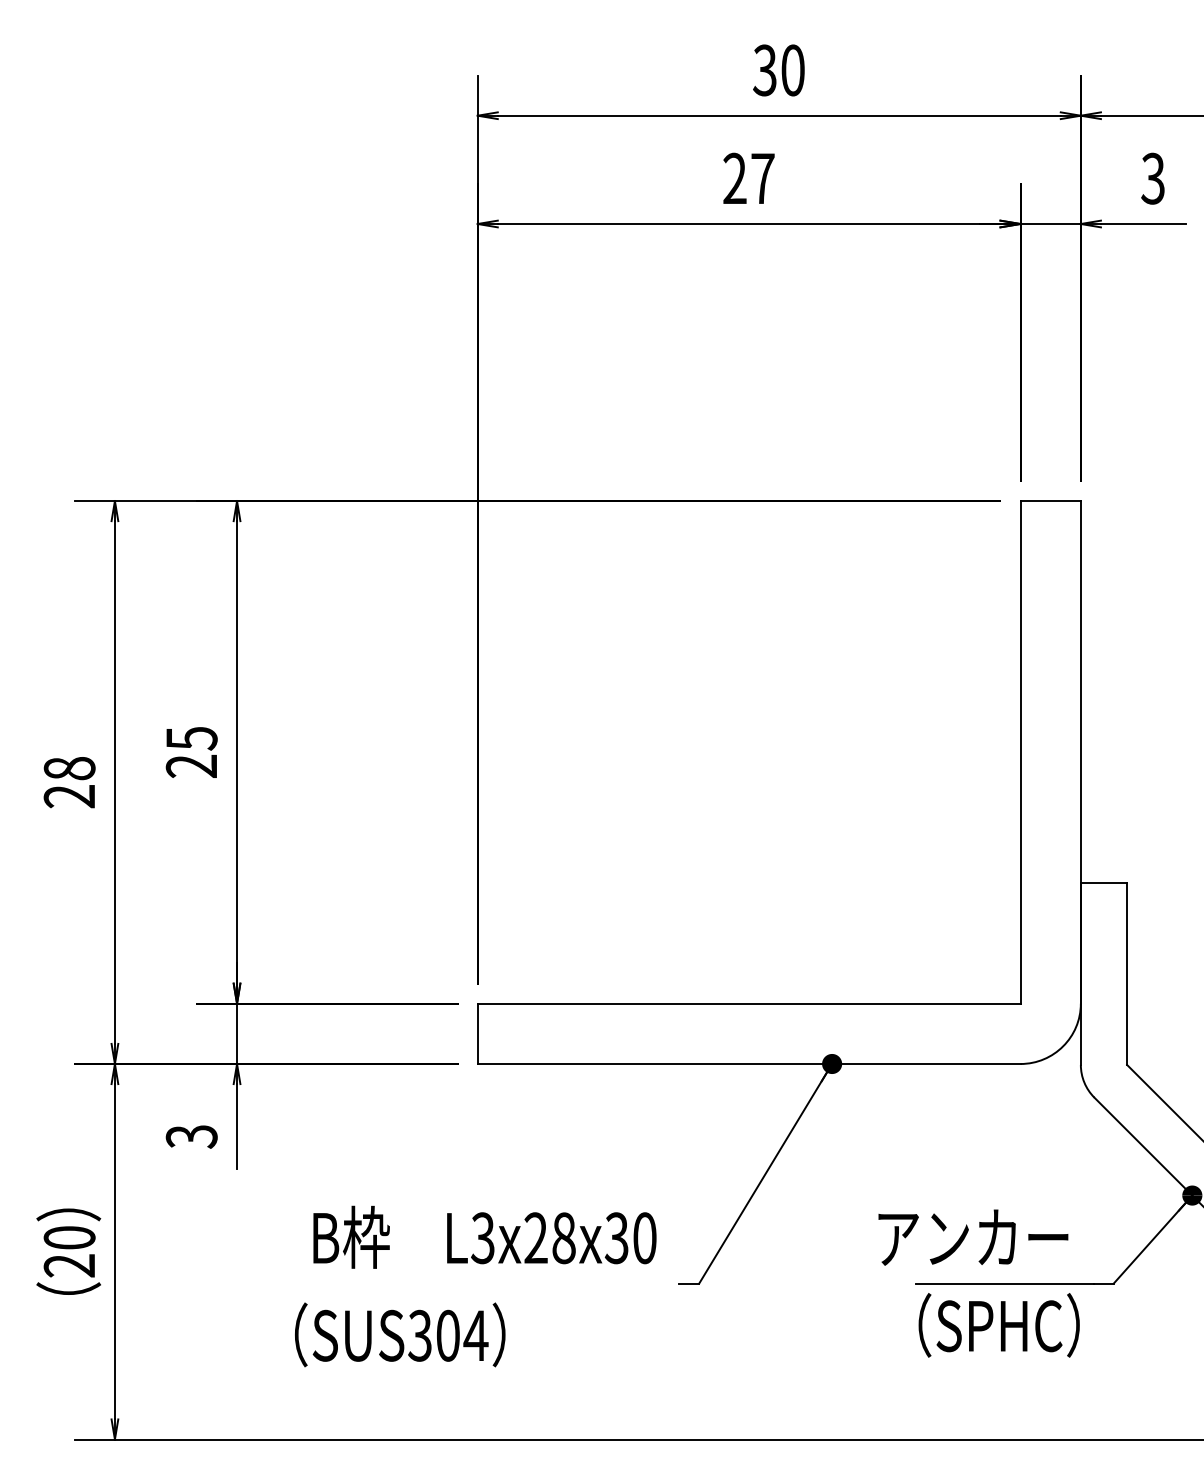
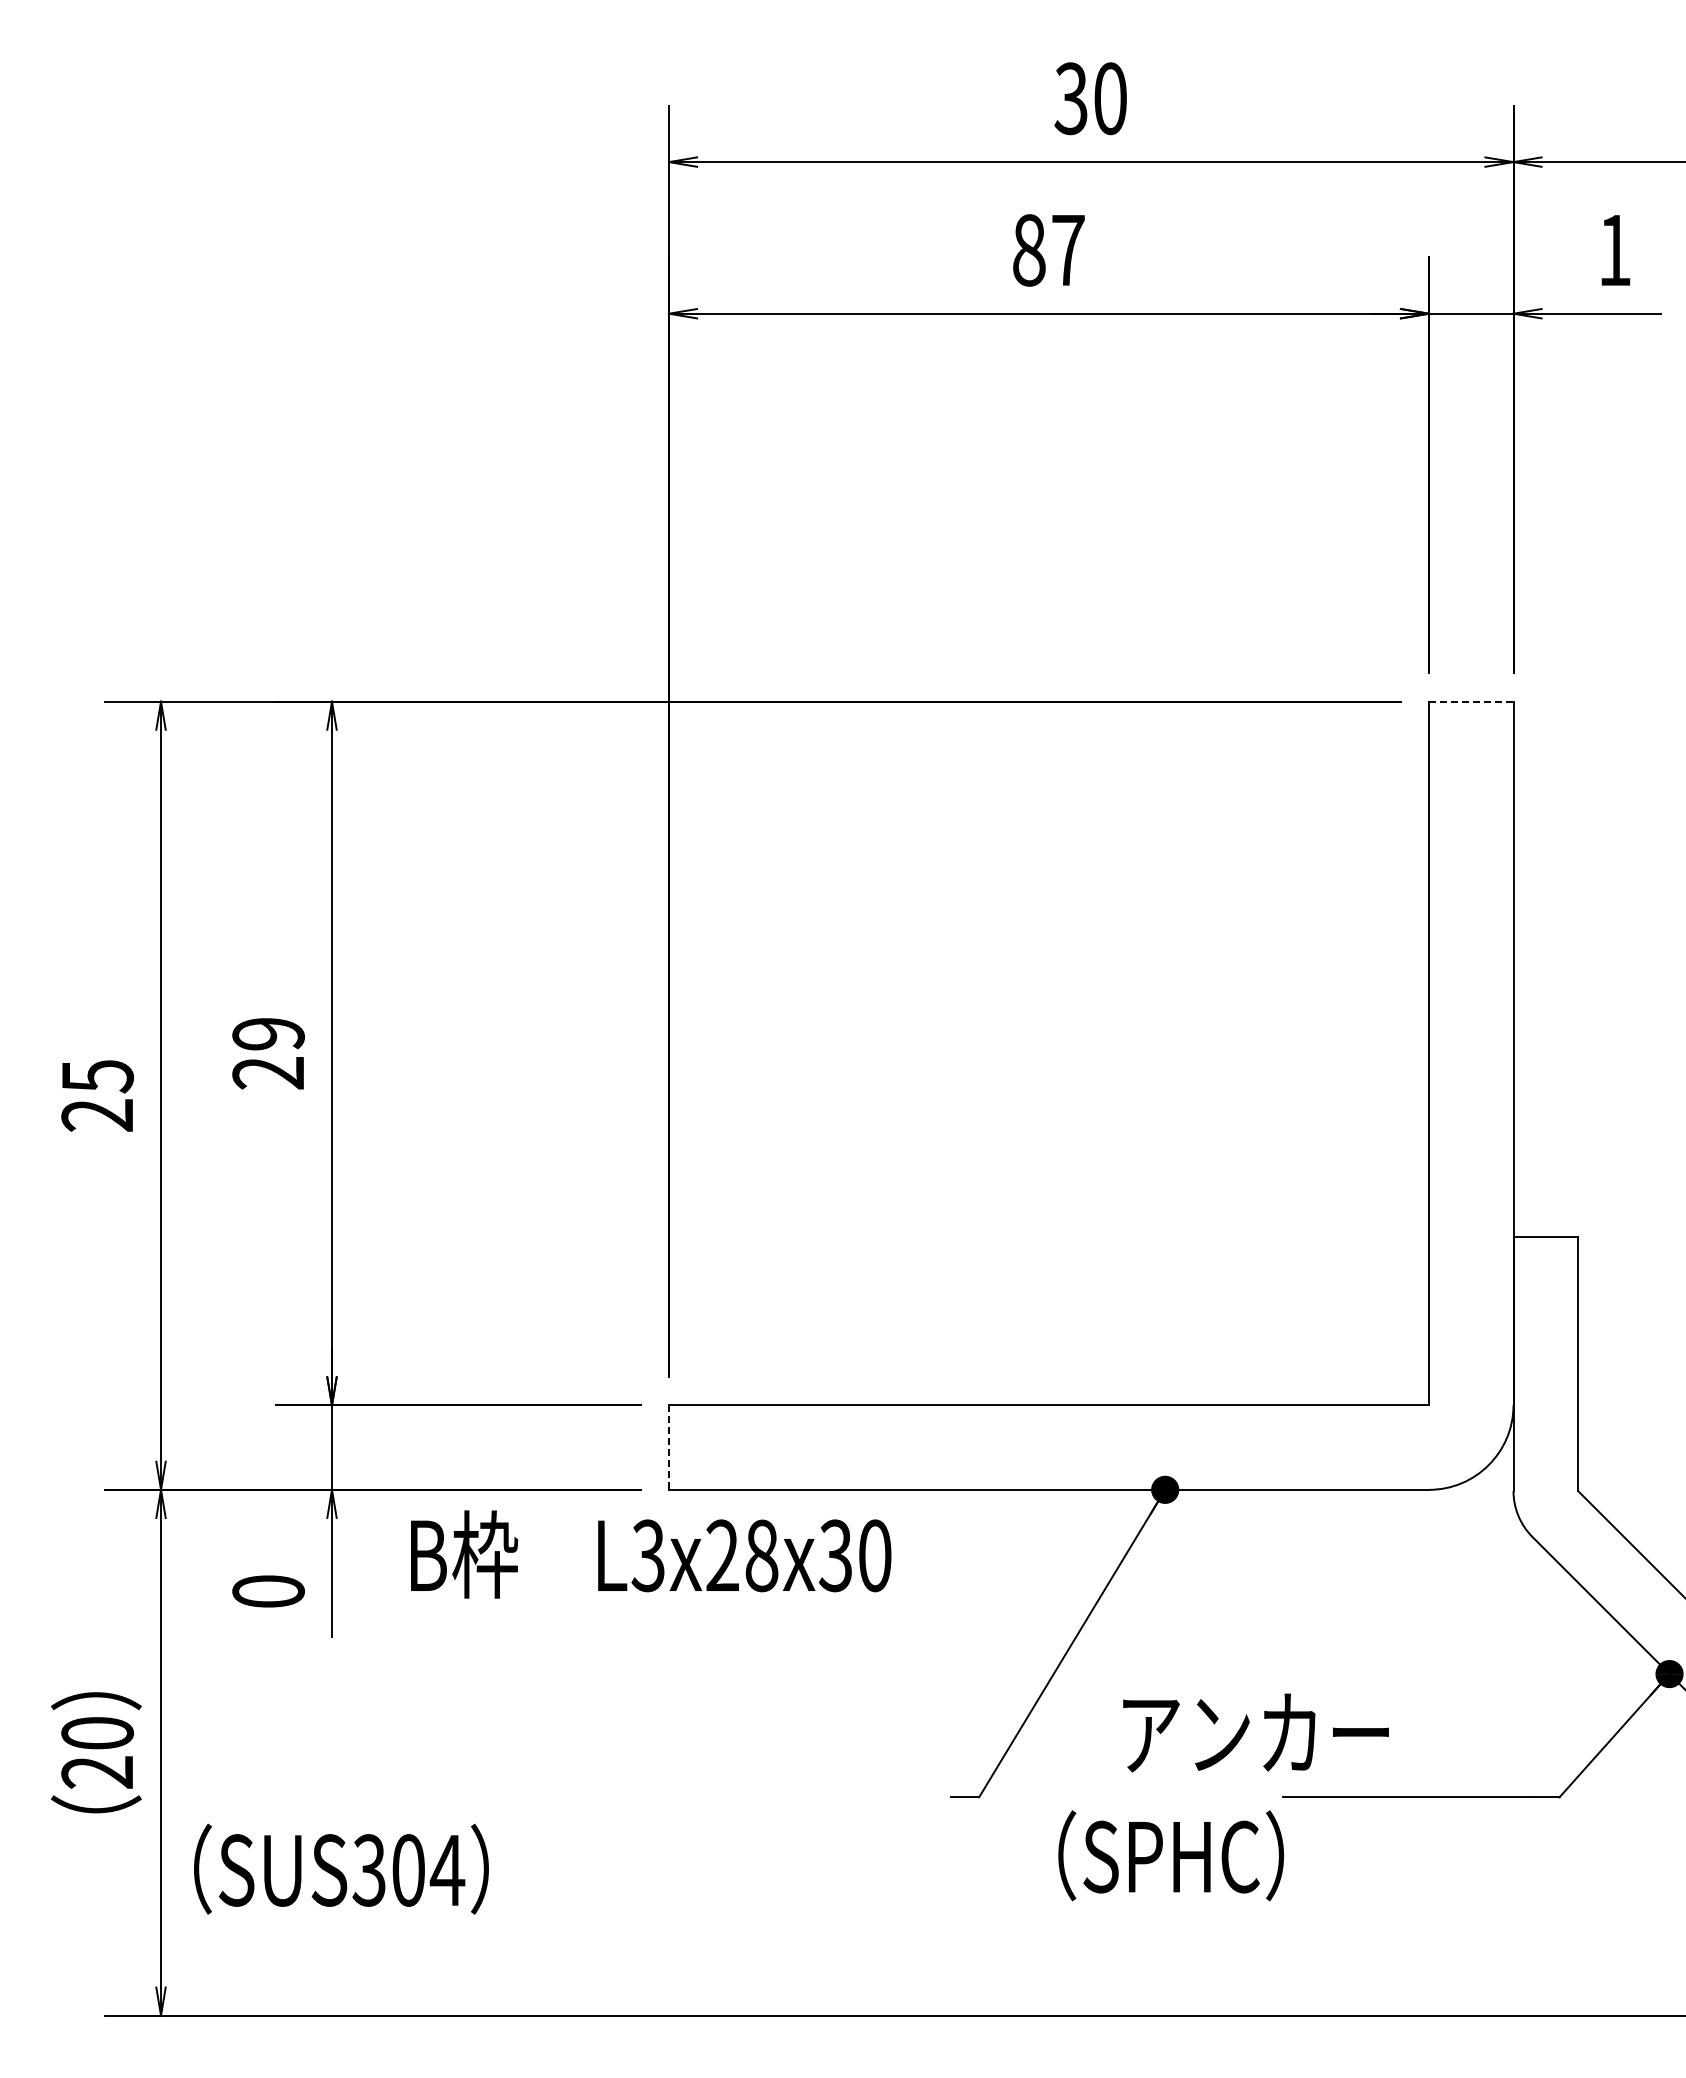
text: (735, 178) -> (1029, 250), 27 -> 87
text: (1152, 178) -> (1613, 250), 3 -> 1
line: (1050, 500) -> (1471, 701), solid -> dashed
text: (191, 738) -> (268, 1034), 25 -> 29
text: (69, 768) -> (97, 1076), 28 -> 25
line: (477, 1034) -> (668, 1448), solid -> dashed
text: (191, 1136) -> (268, 1591), 3 -> 0
text: (485, 1237) -> (651, 1554), moved
text: (973, 1237) -> (1255, 1732), moved
text: (998, 1325) -> (1170, 1855), moved
text: (400, 1334) -> (341, 1868), moved

